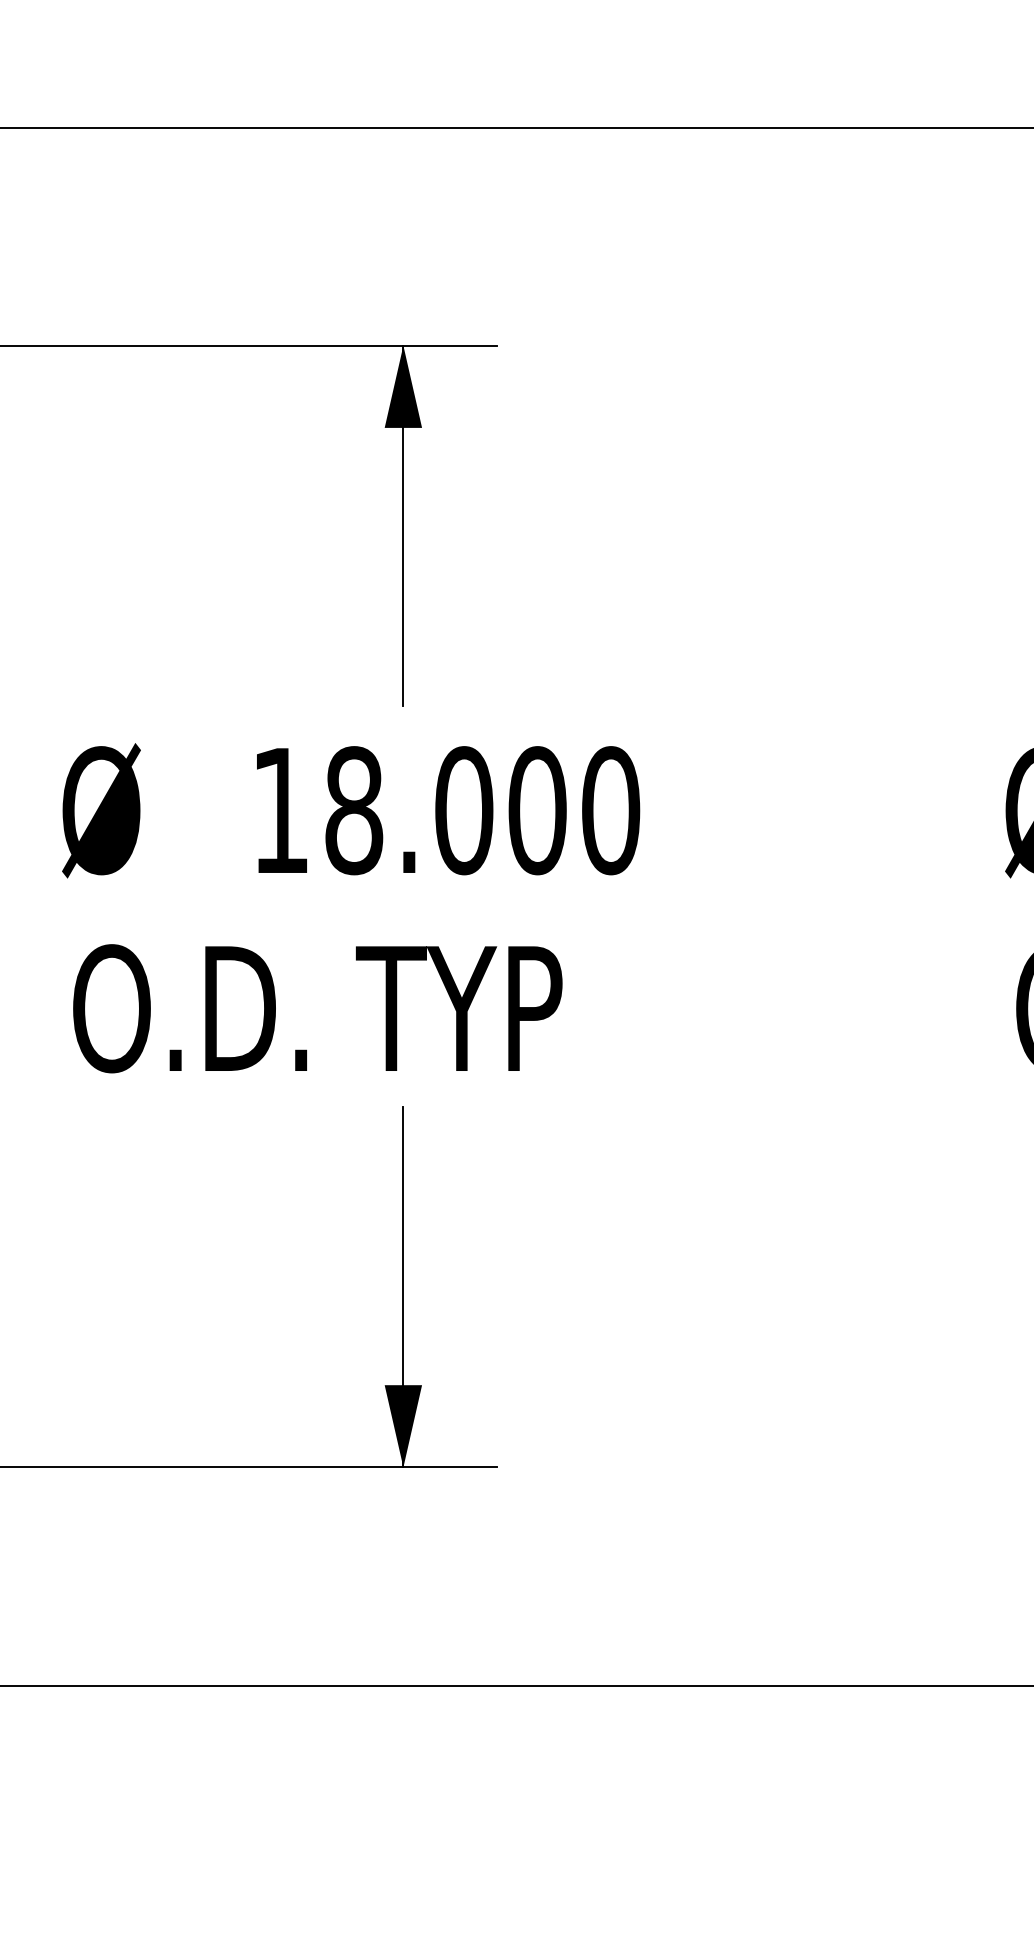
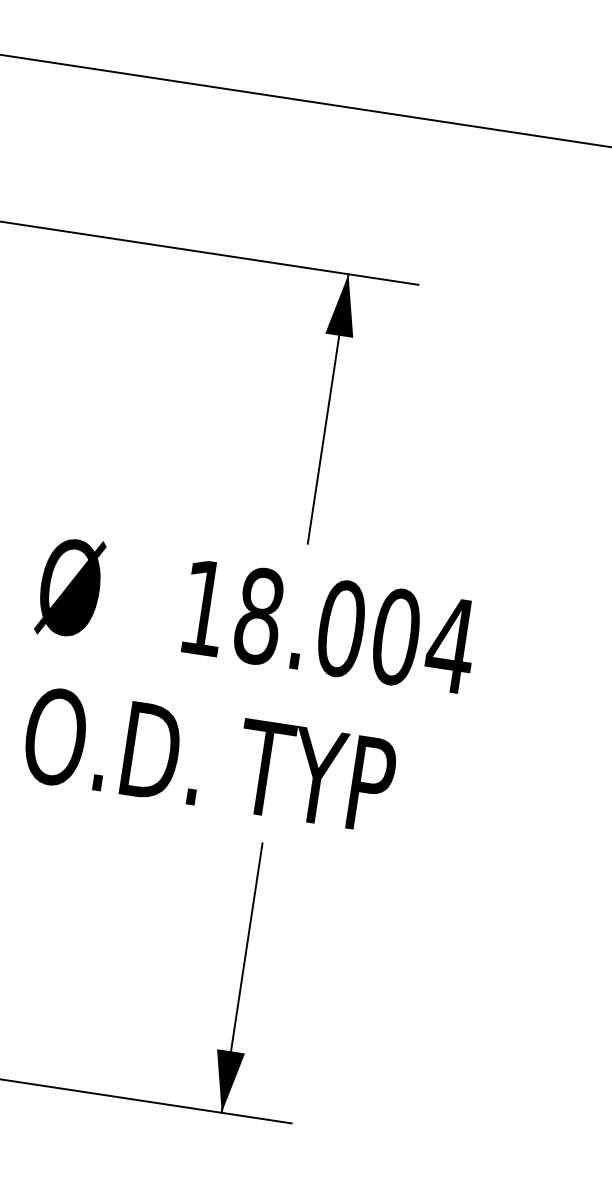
text: (610, 810) -> (450, 645), 18.000 -> 18.004

